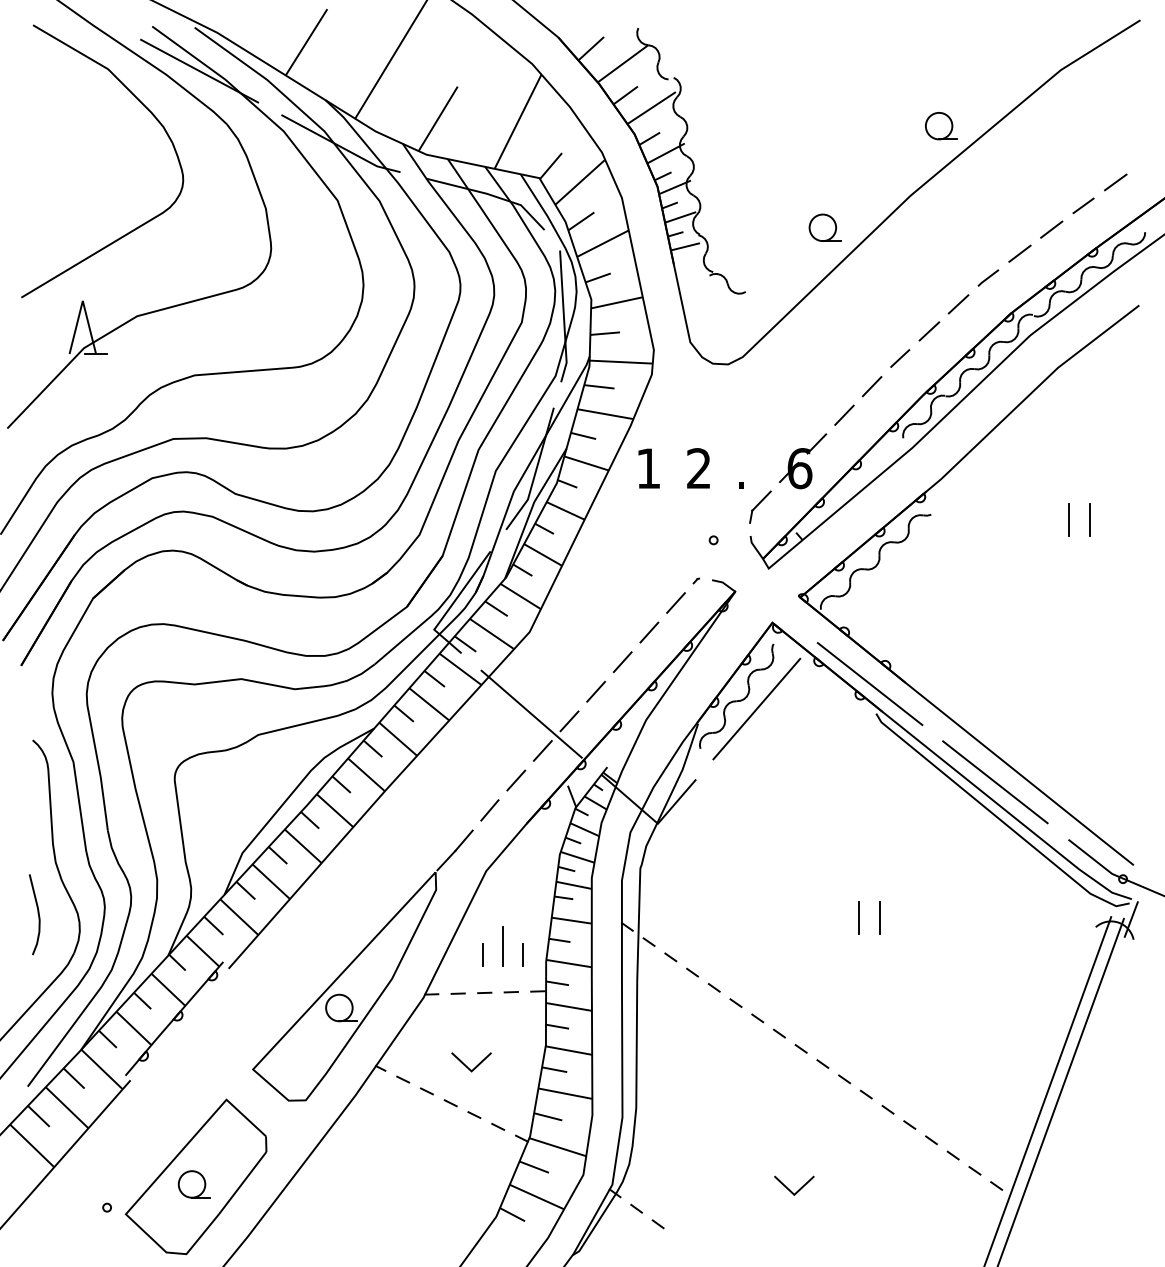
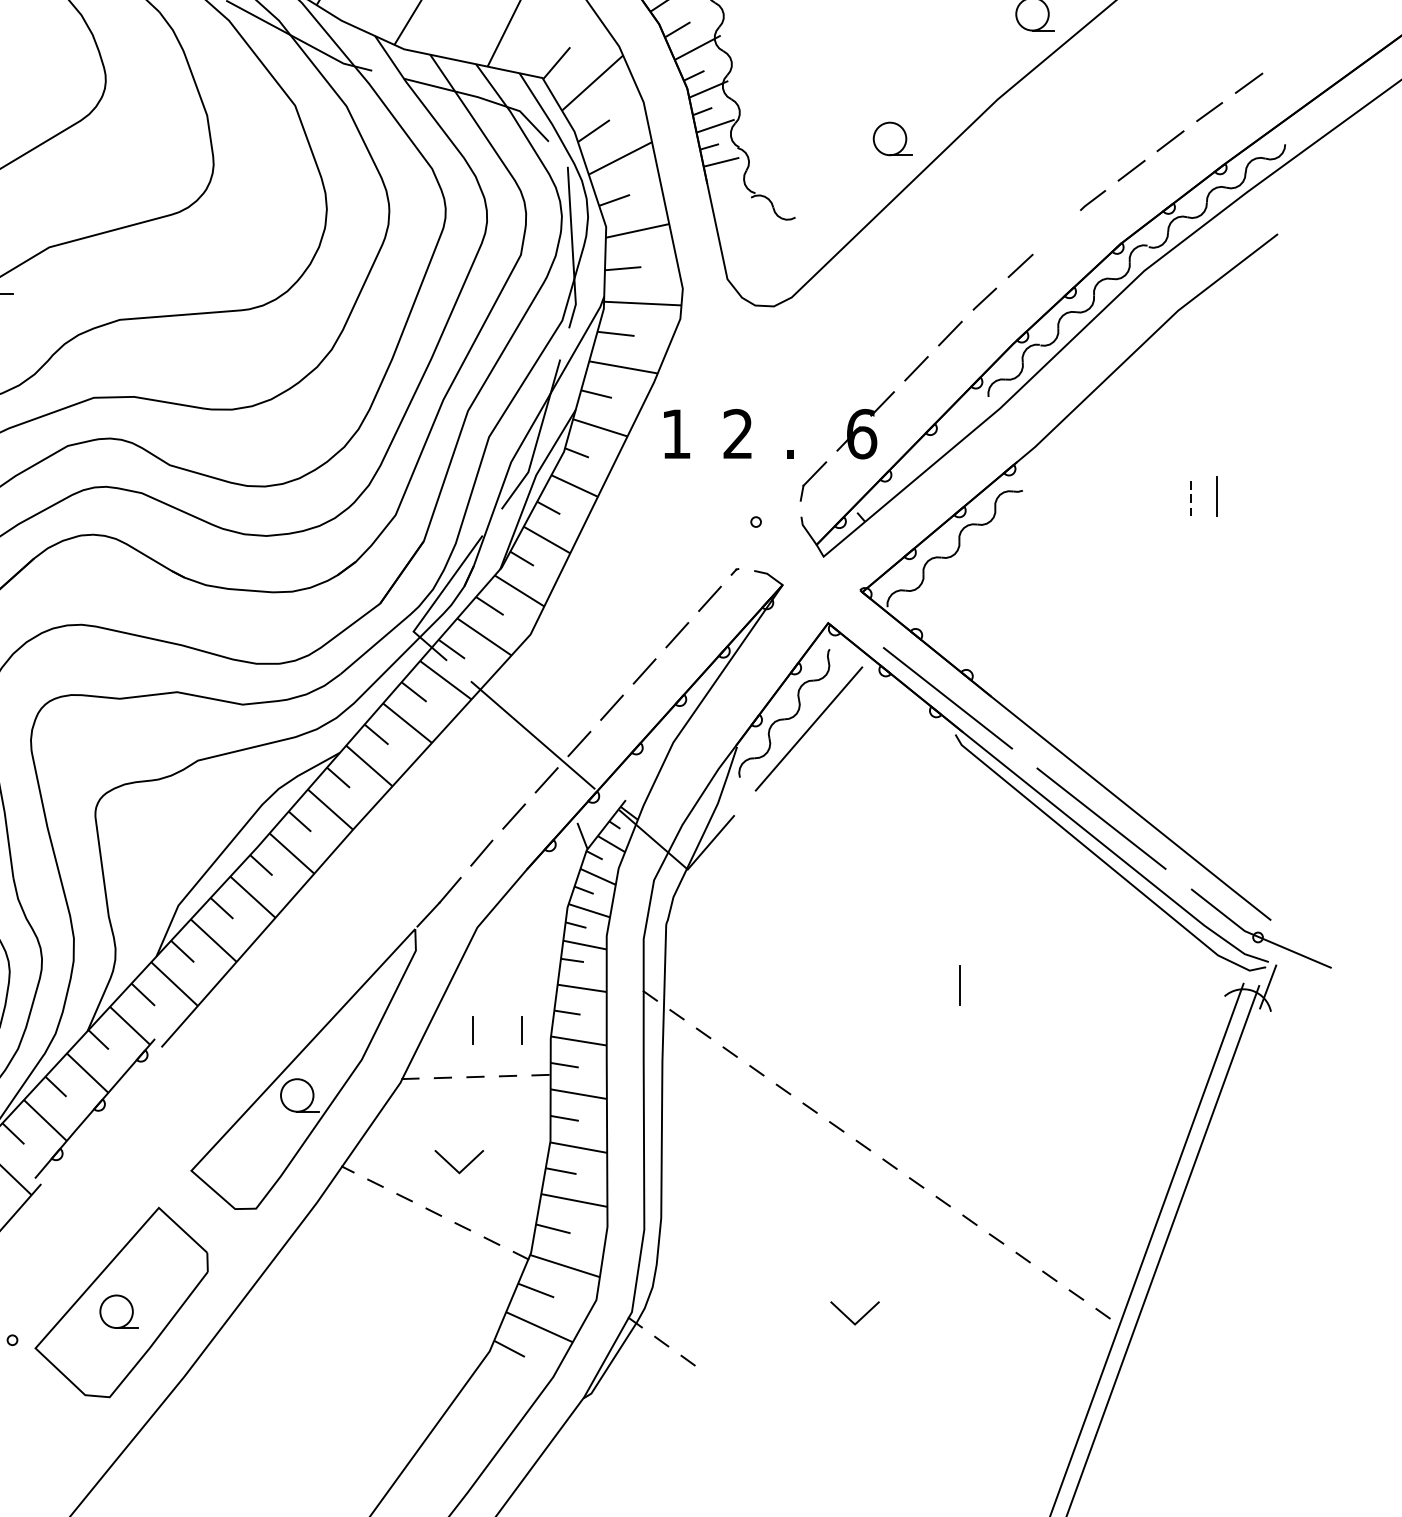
line: (958, 304) -> (1056, 232), removed
line: (1068, 519) -> (1191, 496), solid -> dashed
line: (858, 918) -> (933, 985), removed
line: (502, 946) -> (497, 1020), removed

